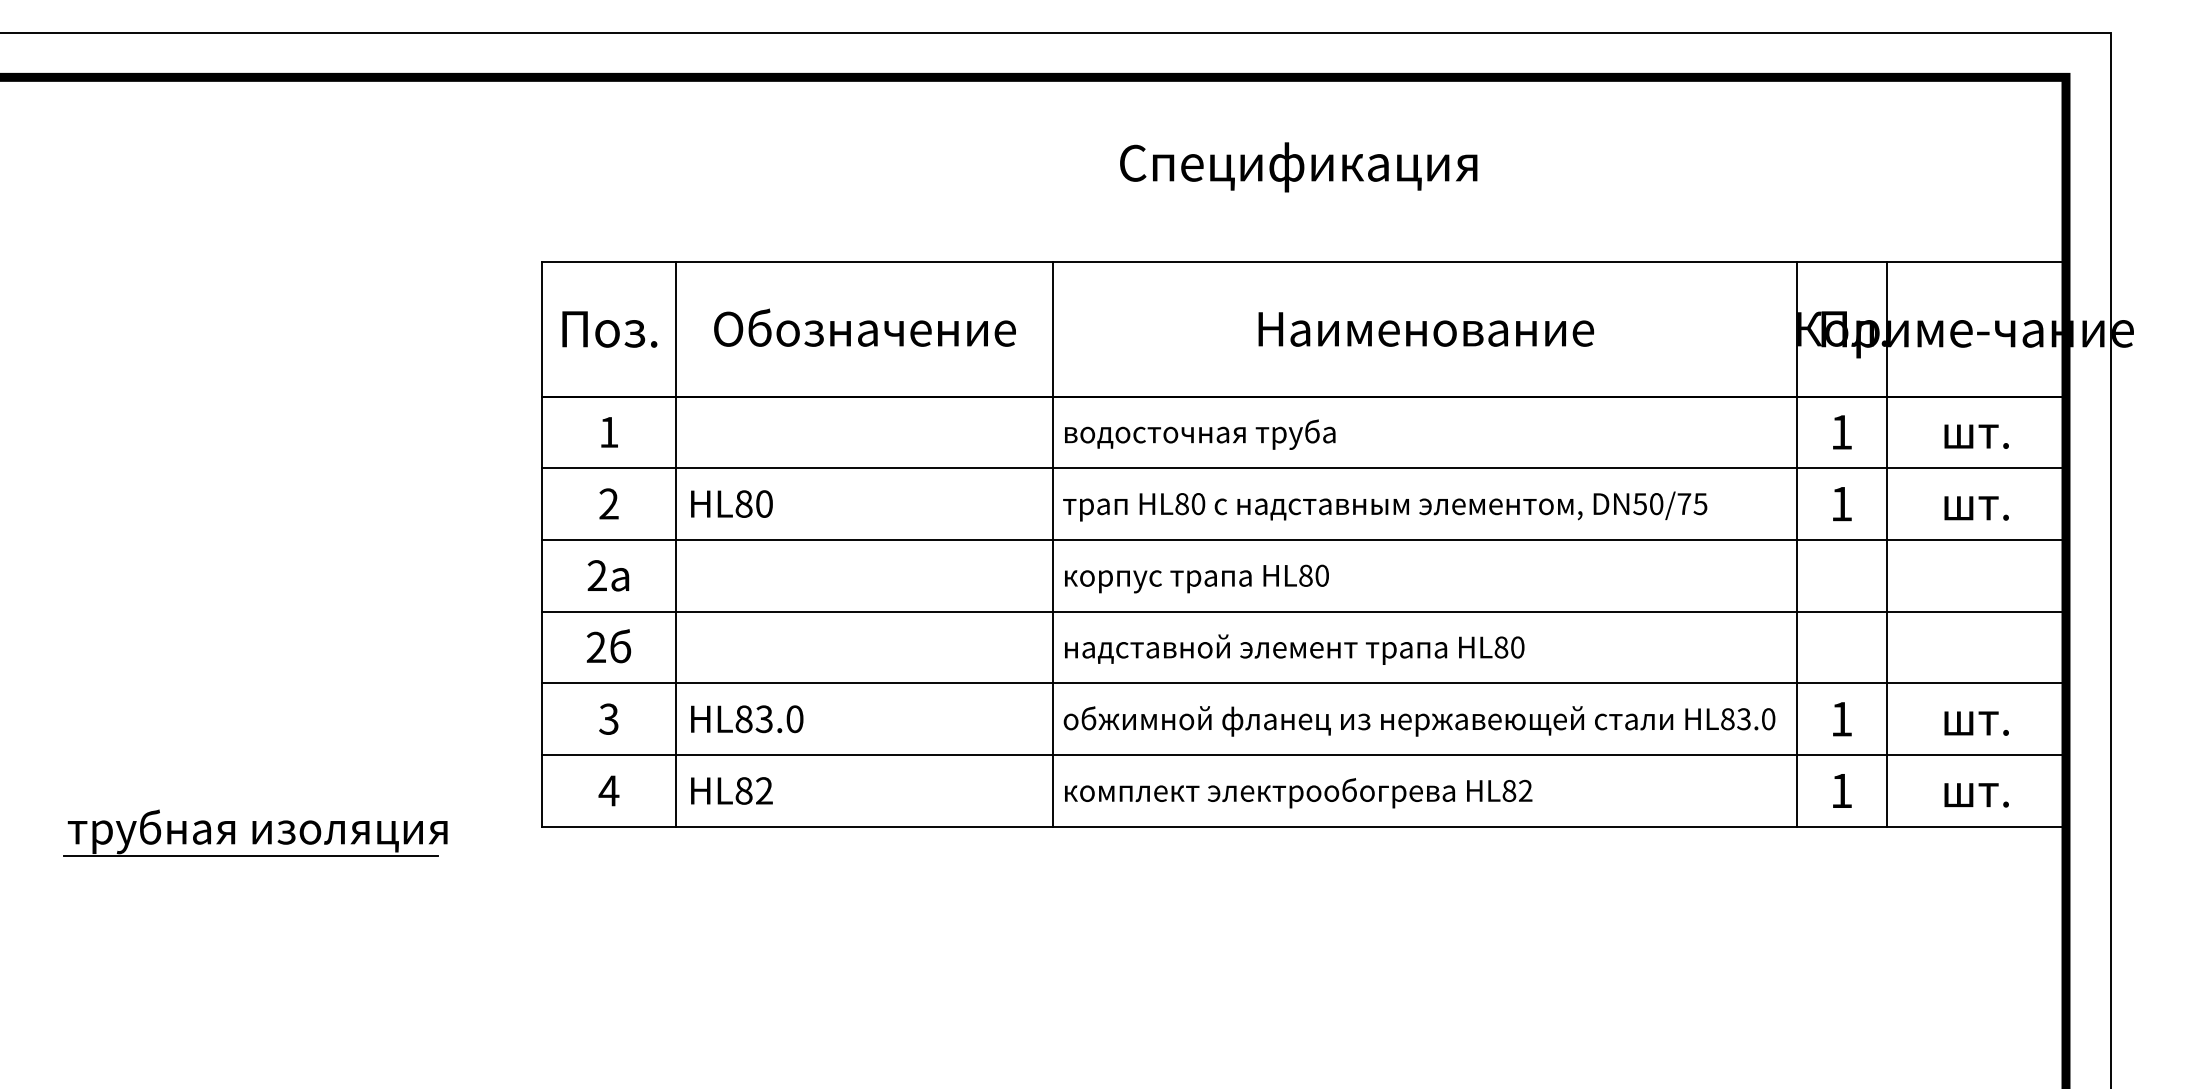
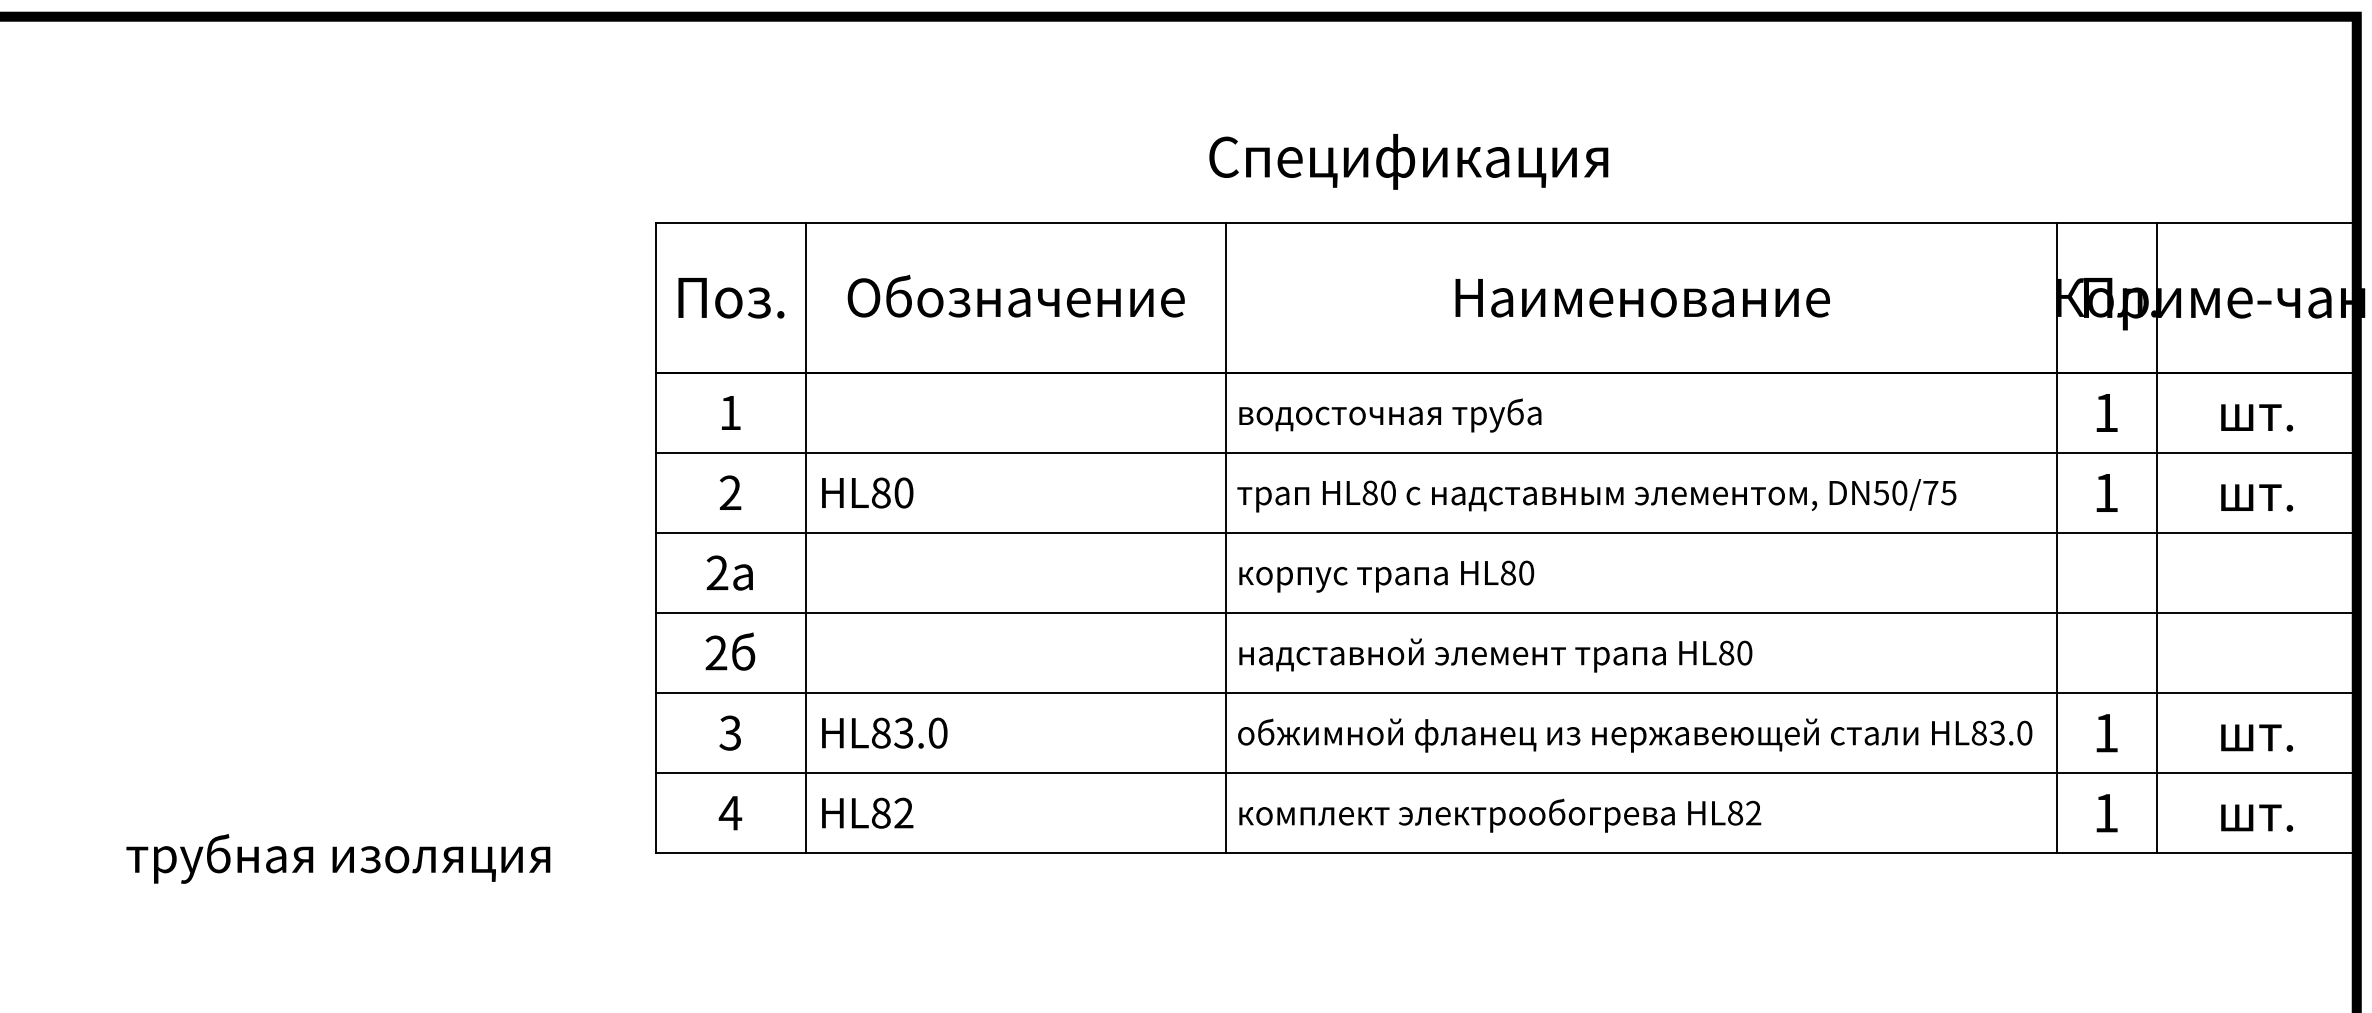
text: (1298, 167) -> (1408, 161), moved
line: (251, 855) -> (331, 885), removed

